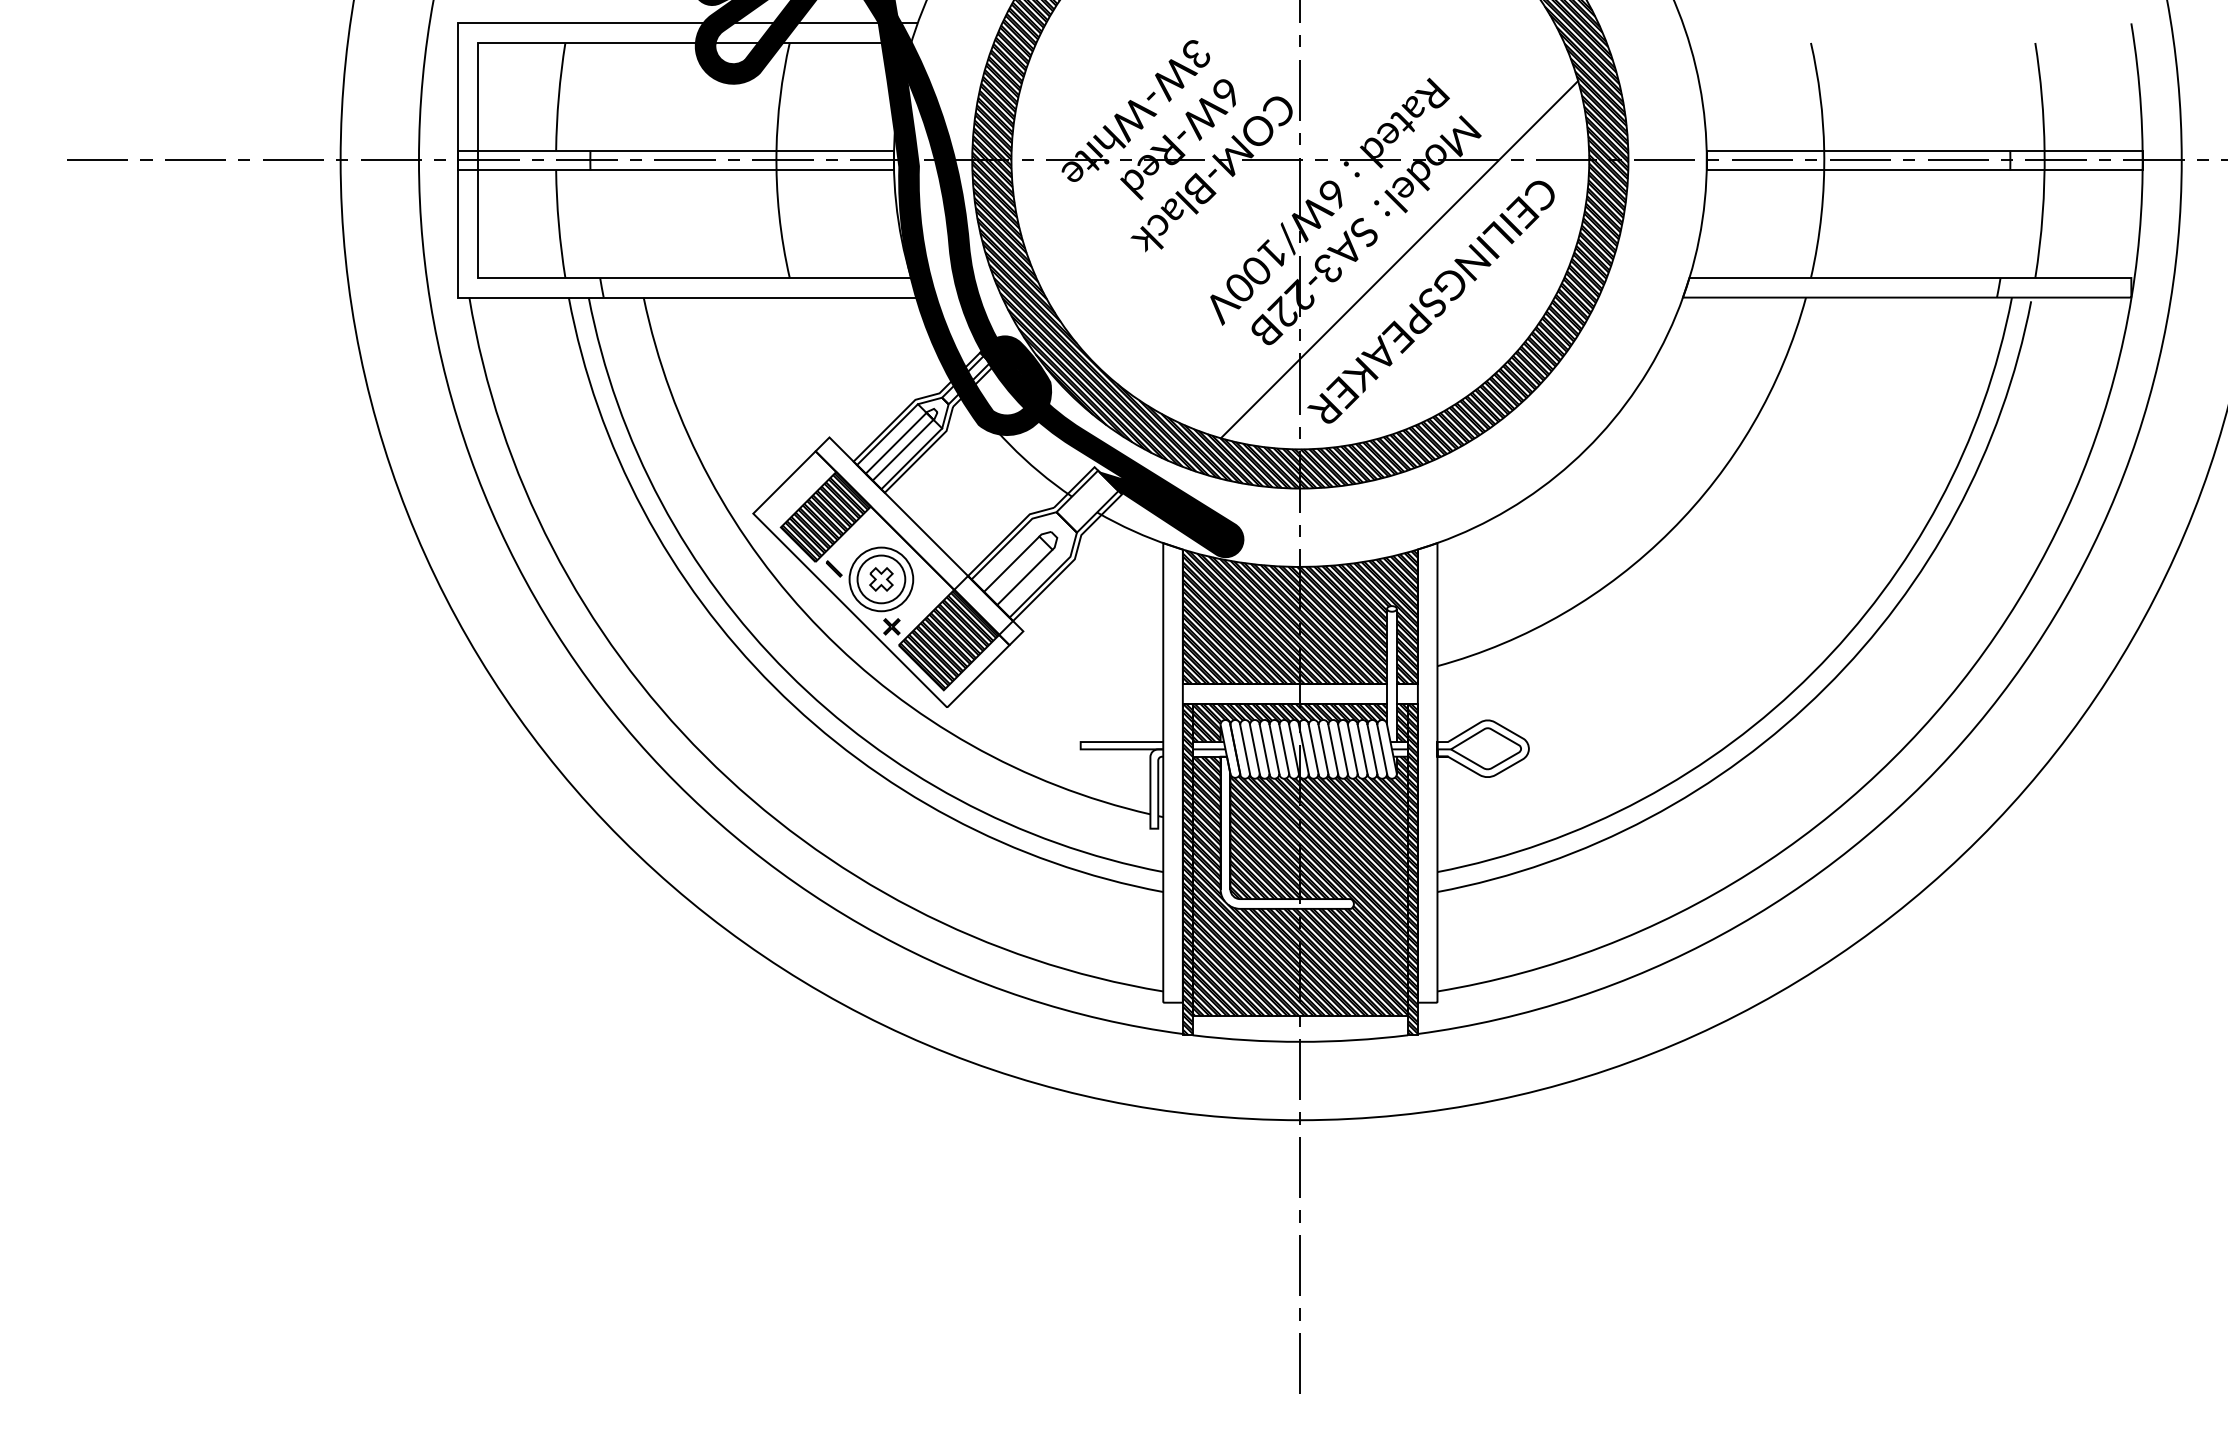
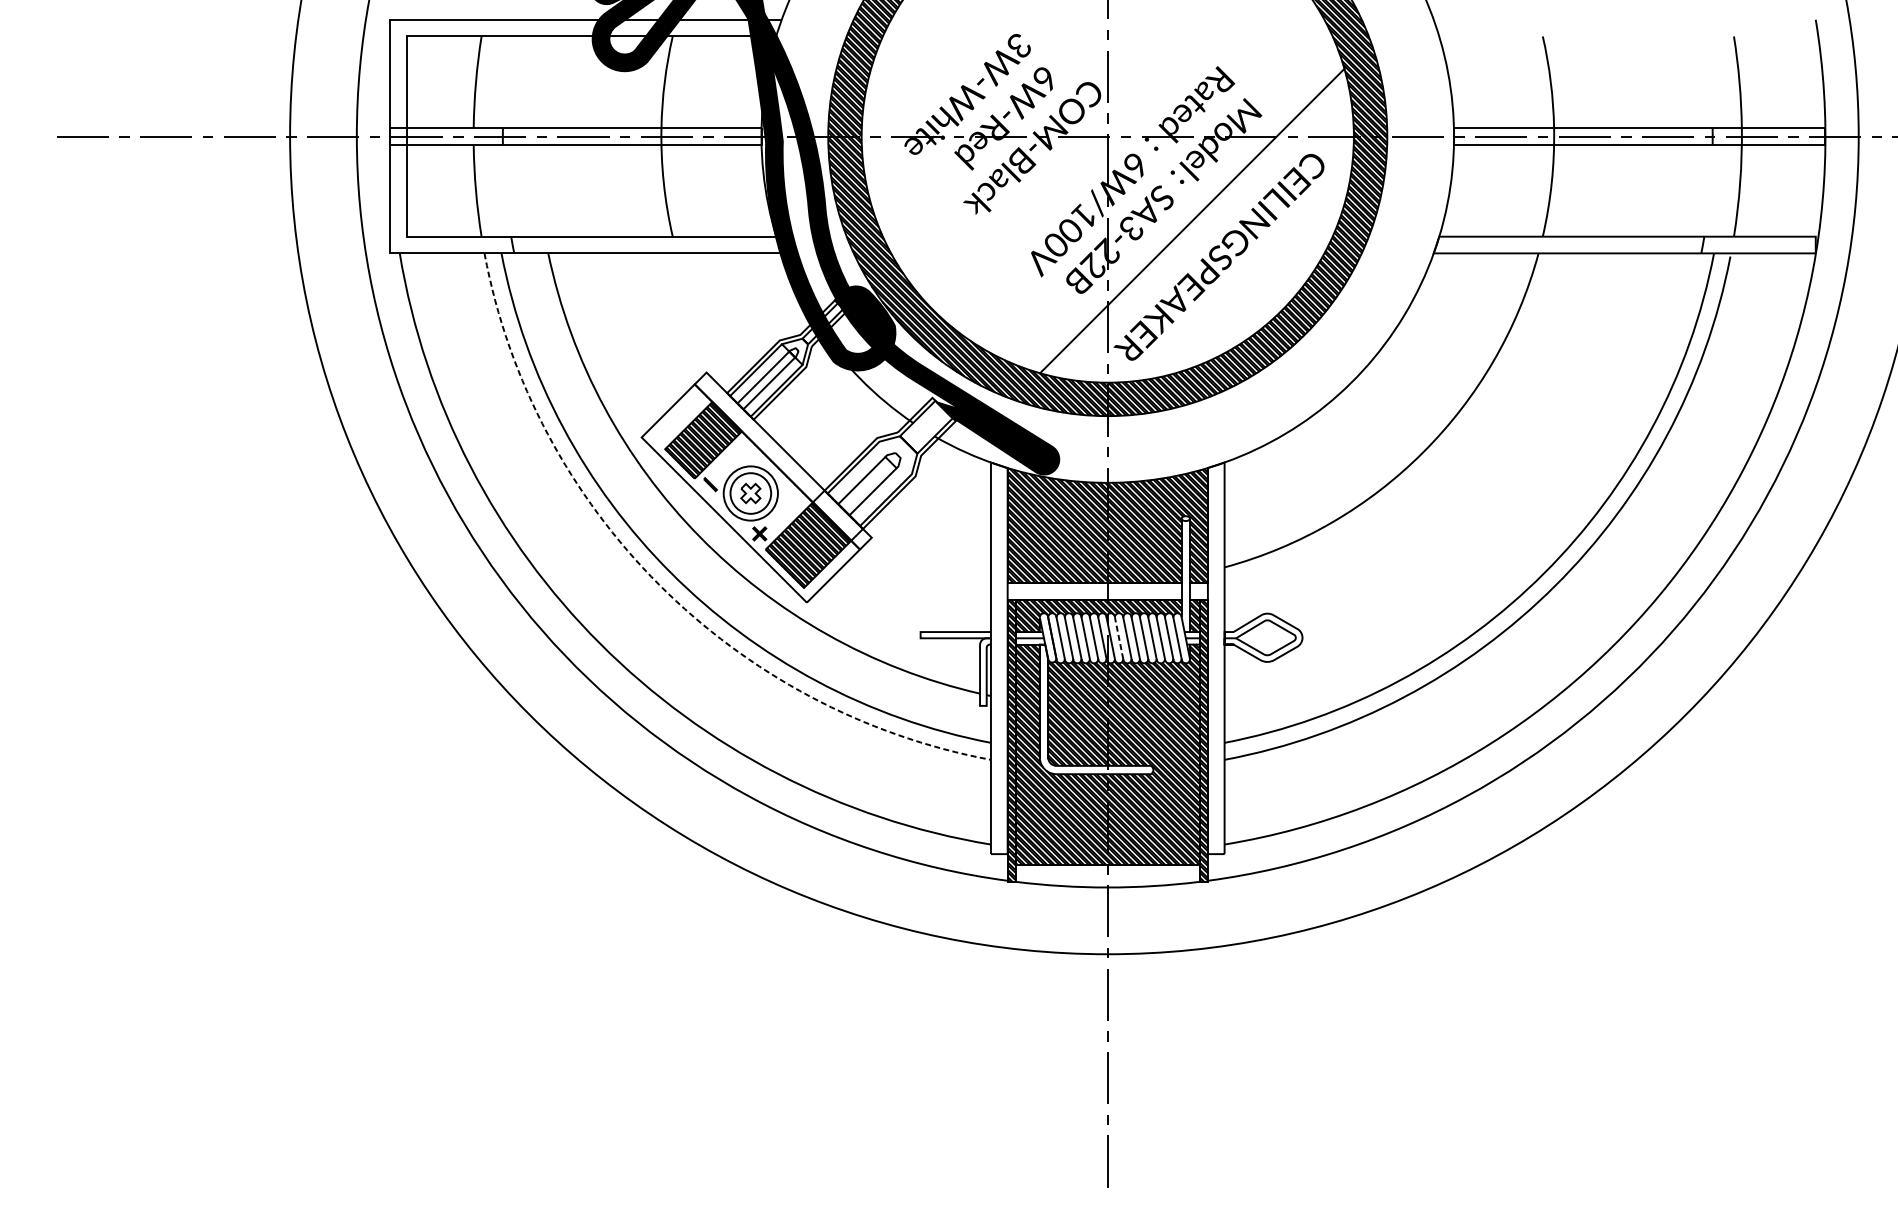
arc: (774, 686) -> (659, 584), solid -> dashed
line: (1313, 749) -> (1118, 638), solid -> dashed

